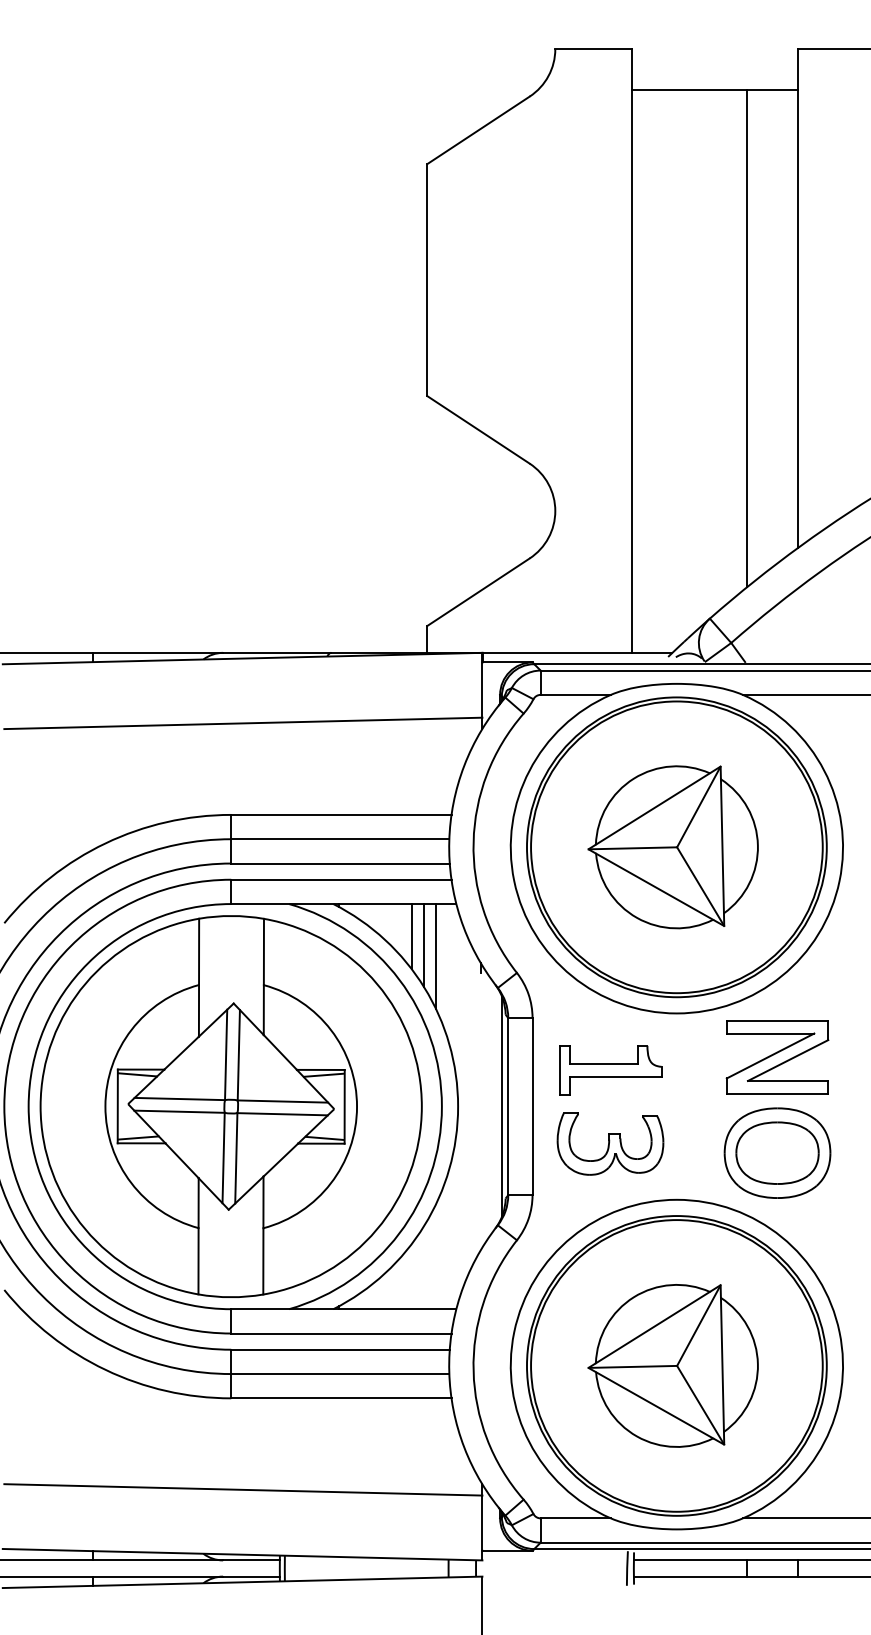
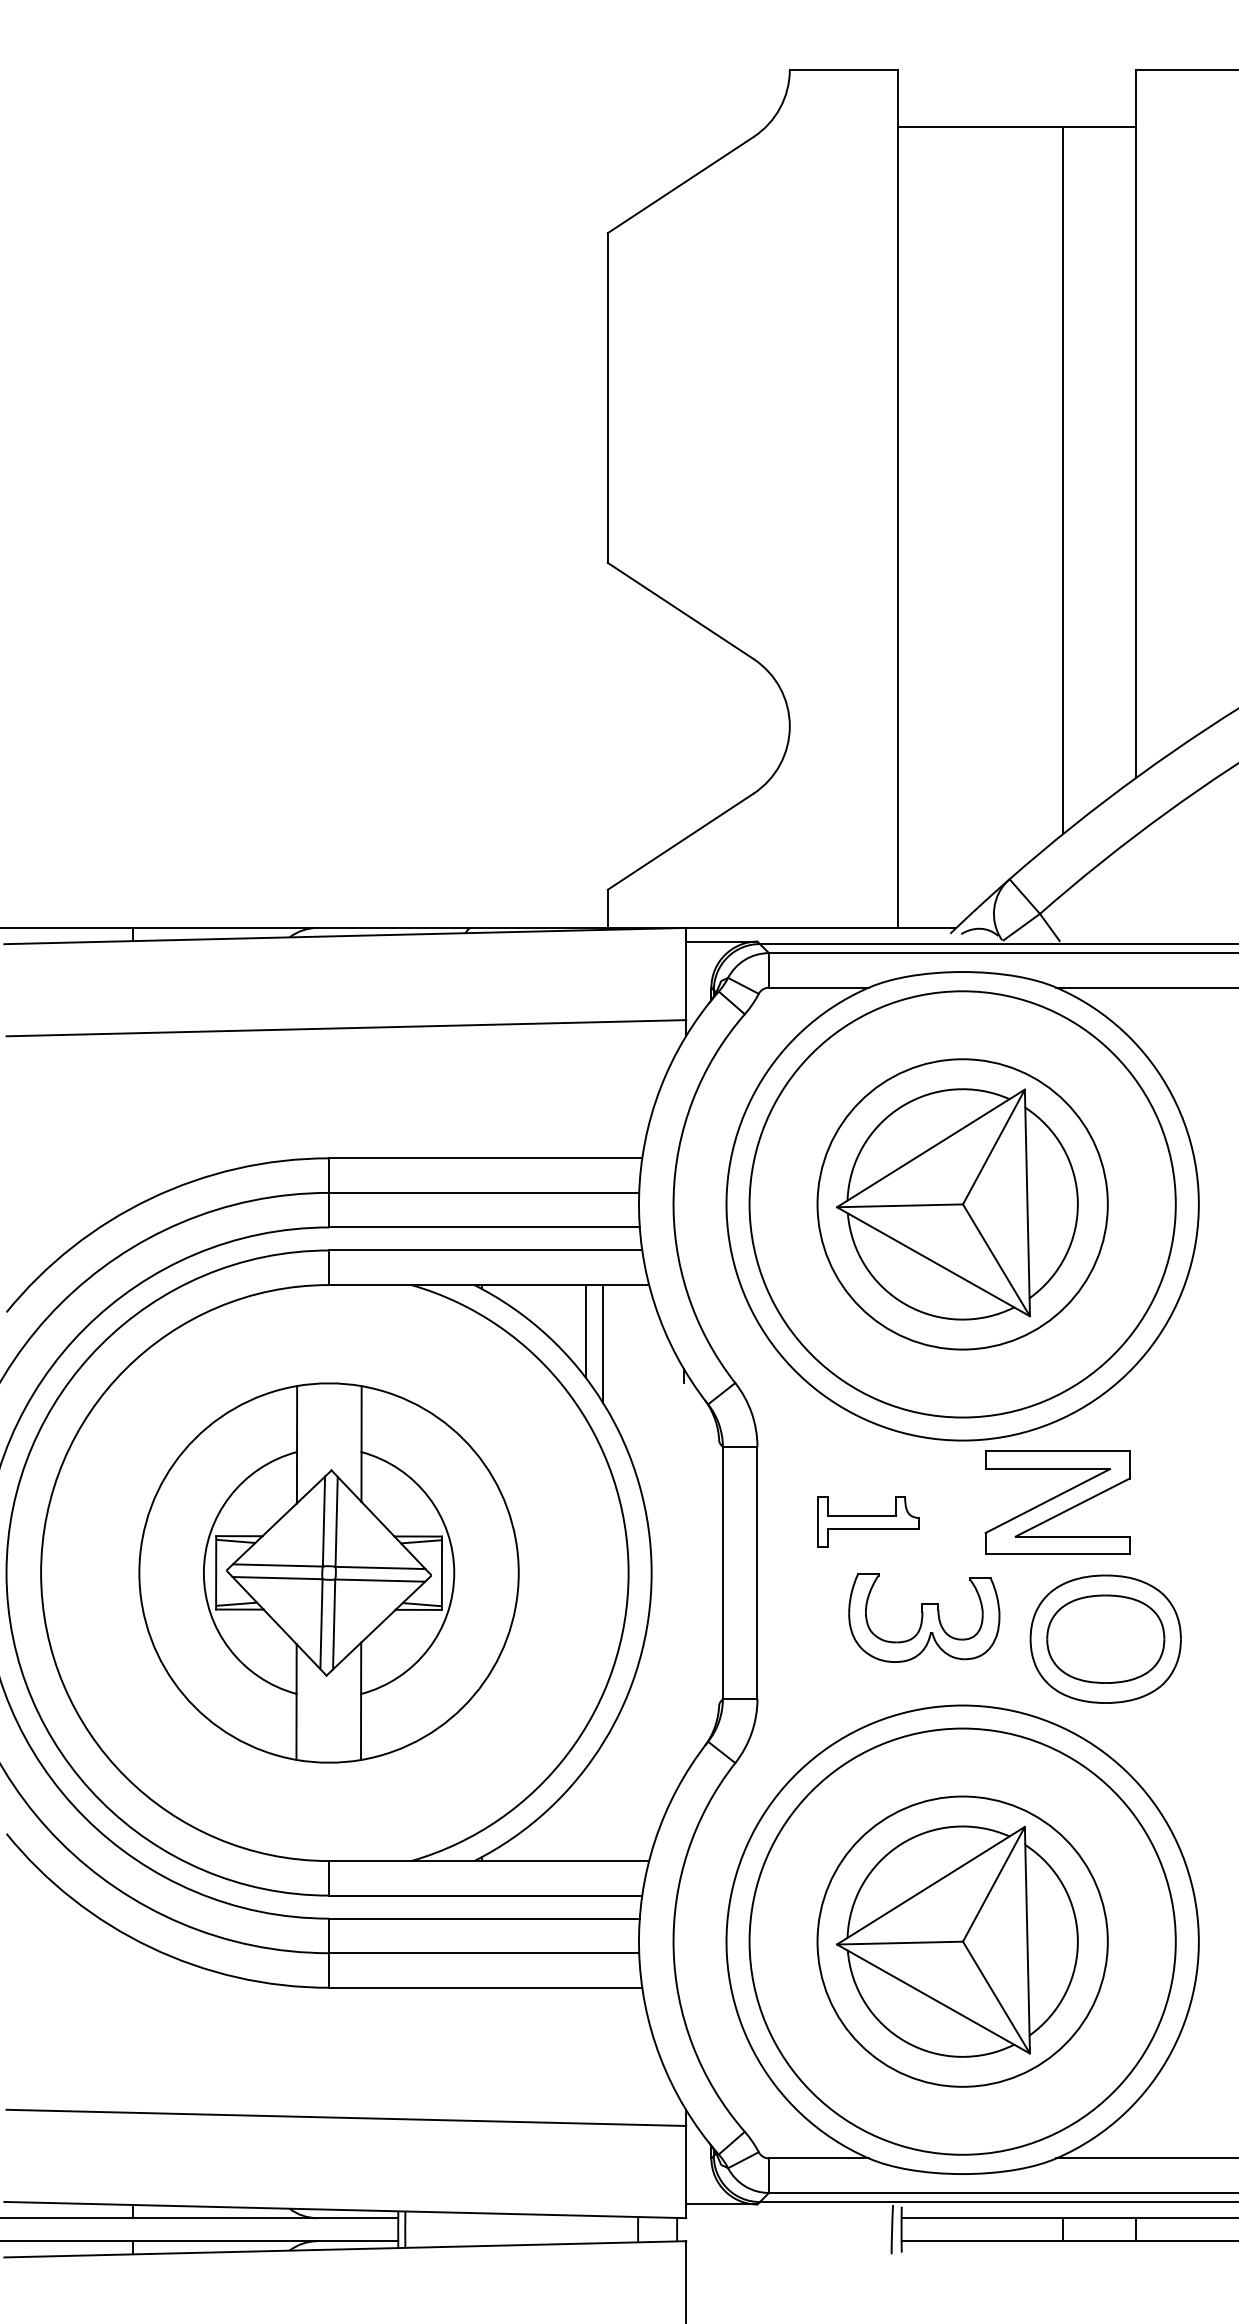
circle: (676, 847) -> (962, 1204), size x0.7
line: (436, 956) -> (620, 1359), removed
part: (777, 1057) -> (1057, 1502), moved
part: (610, 1070) -> (868, 1521), size x0.7
part: (230, 1106) -> (328, 1572), size x0.7
line: (501, 1106) -> (713, 1572), removed
part: (610, 1143) -> (924, 1617), moved
circle: (676, 1365) -> (962, 1941), size x0.7

